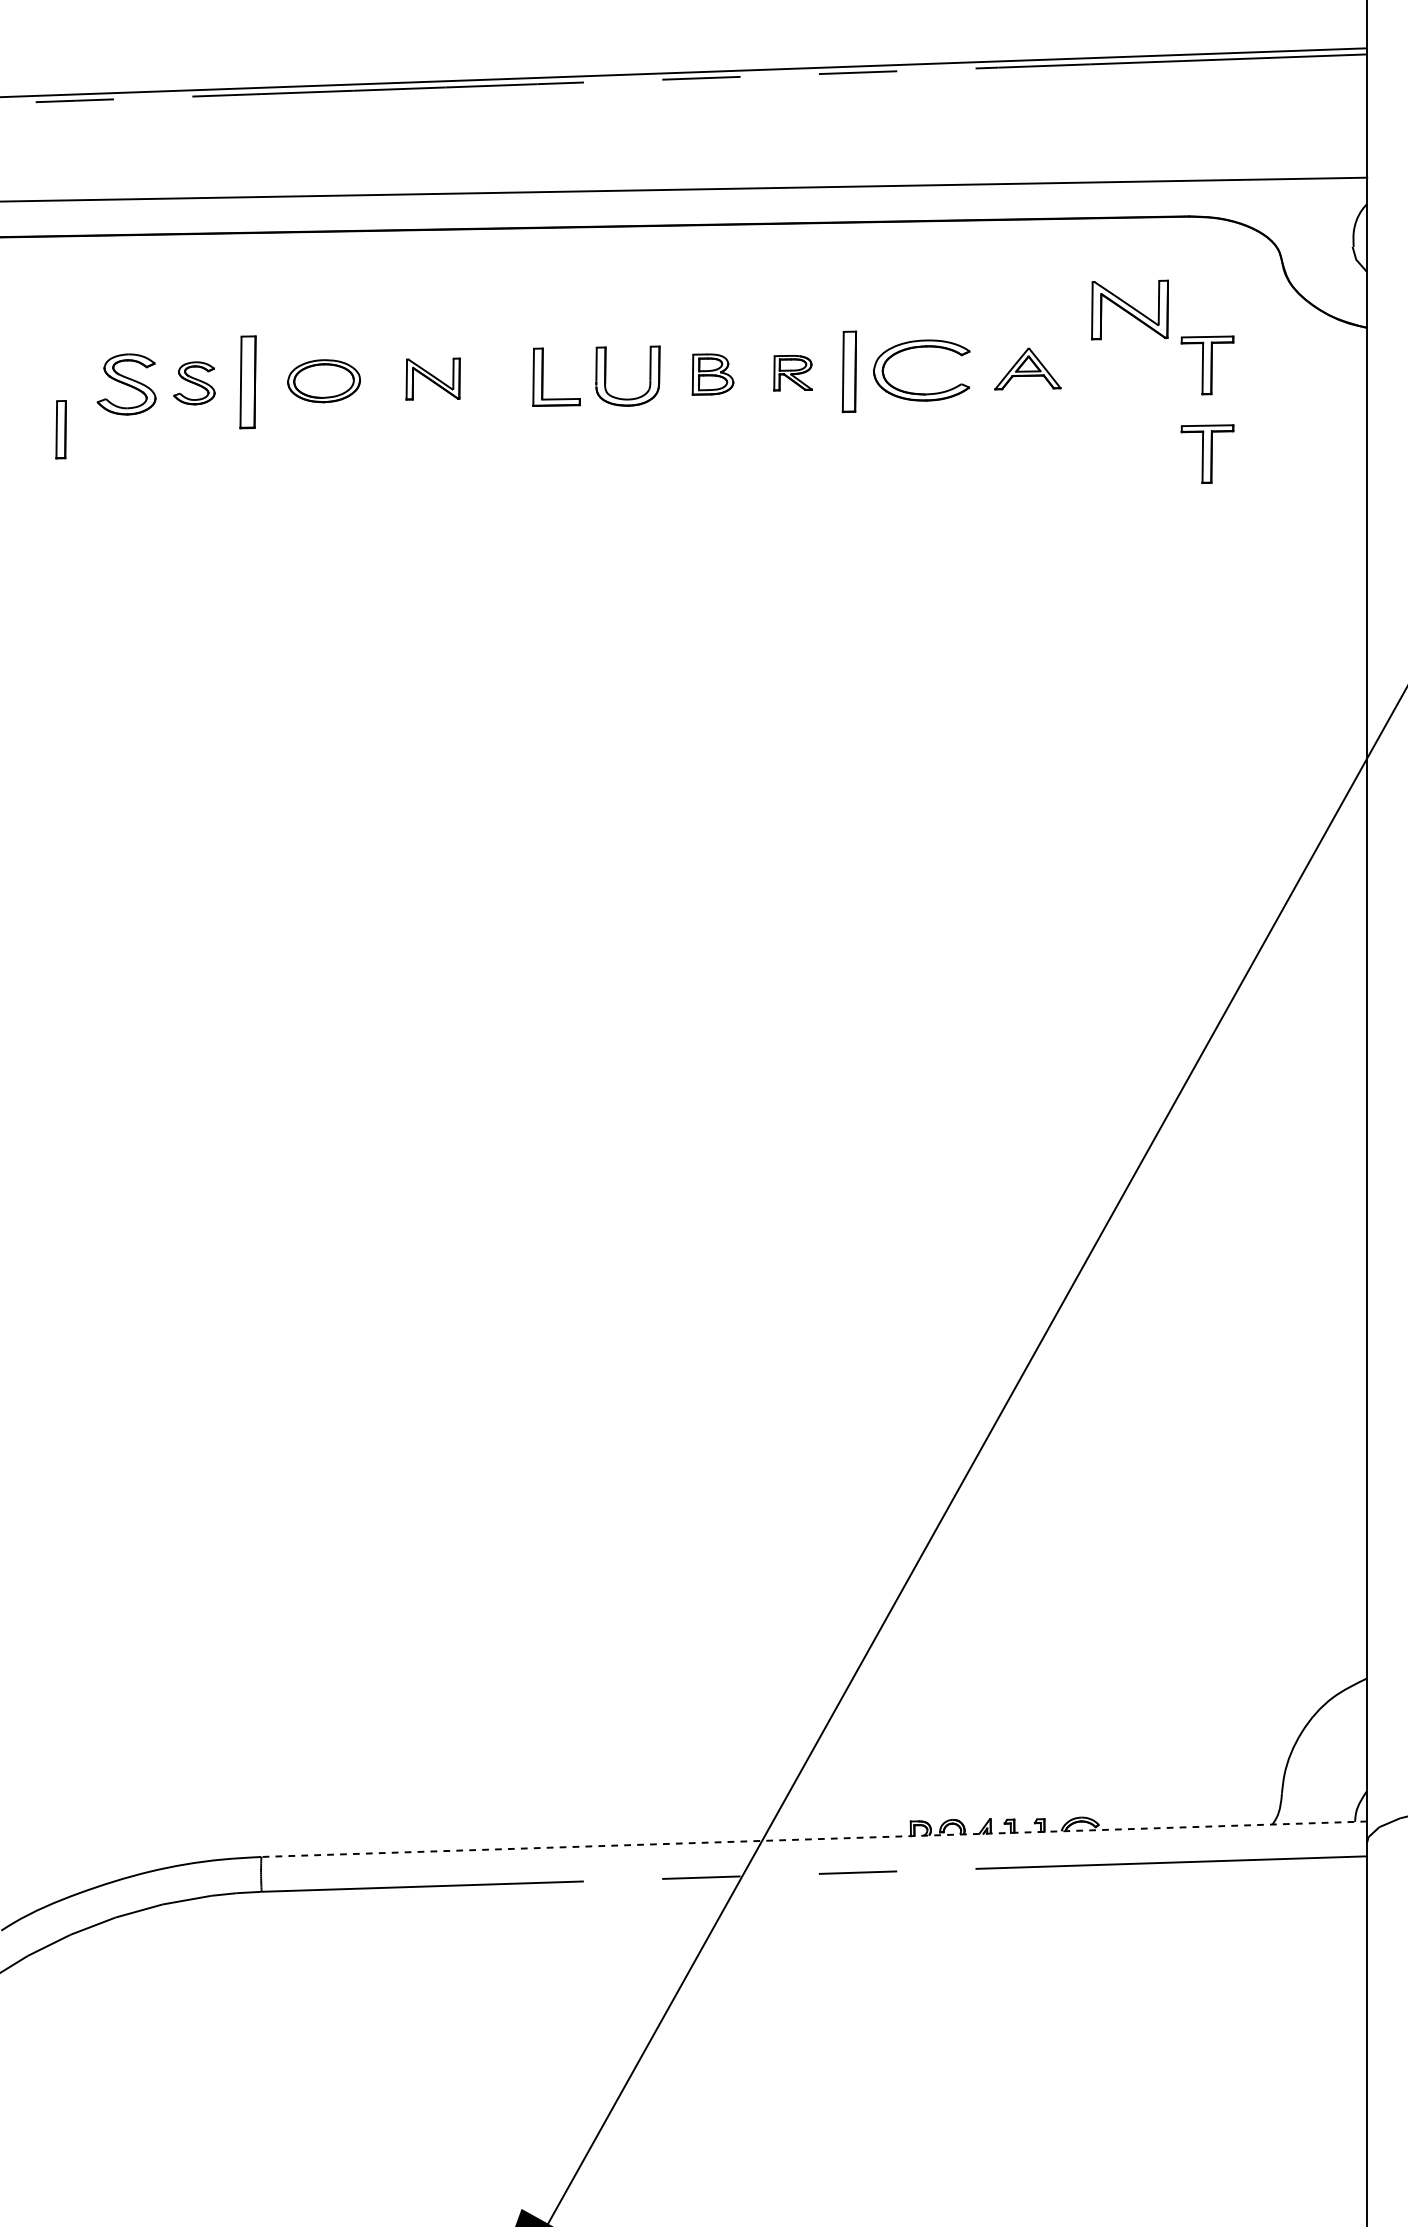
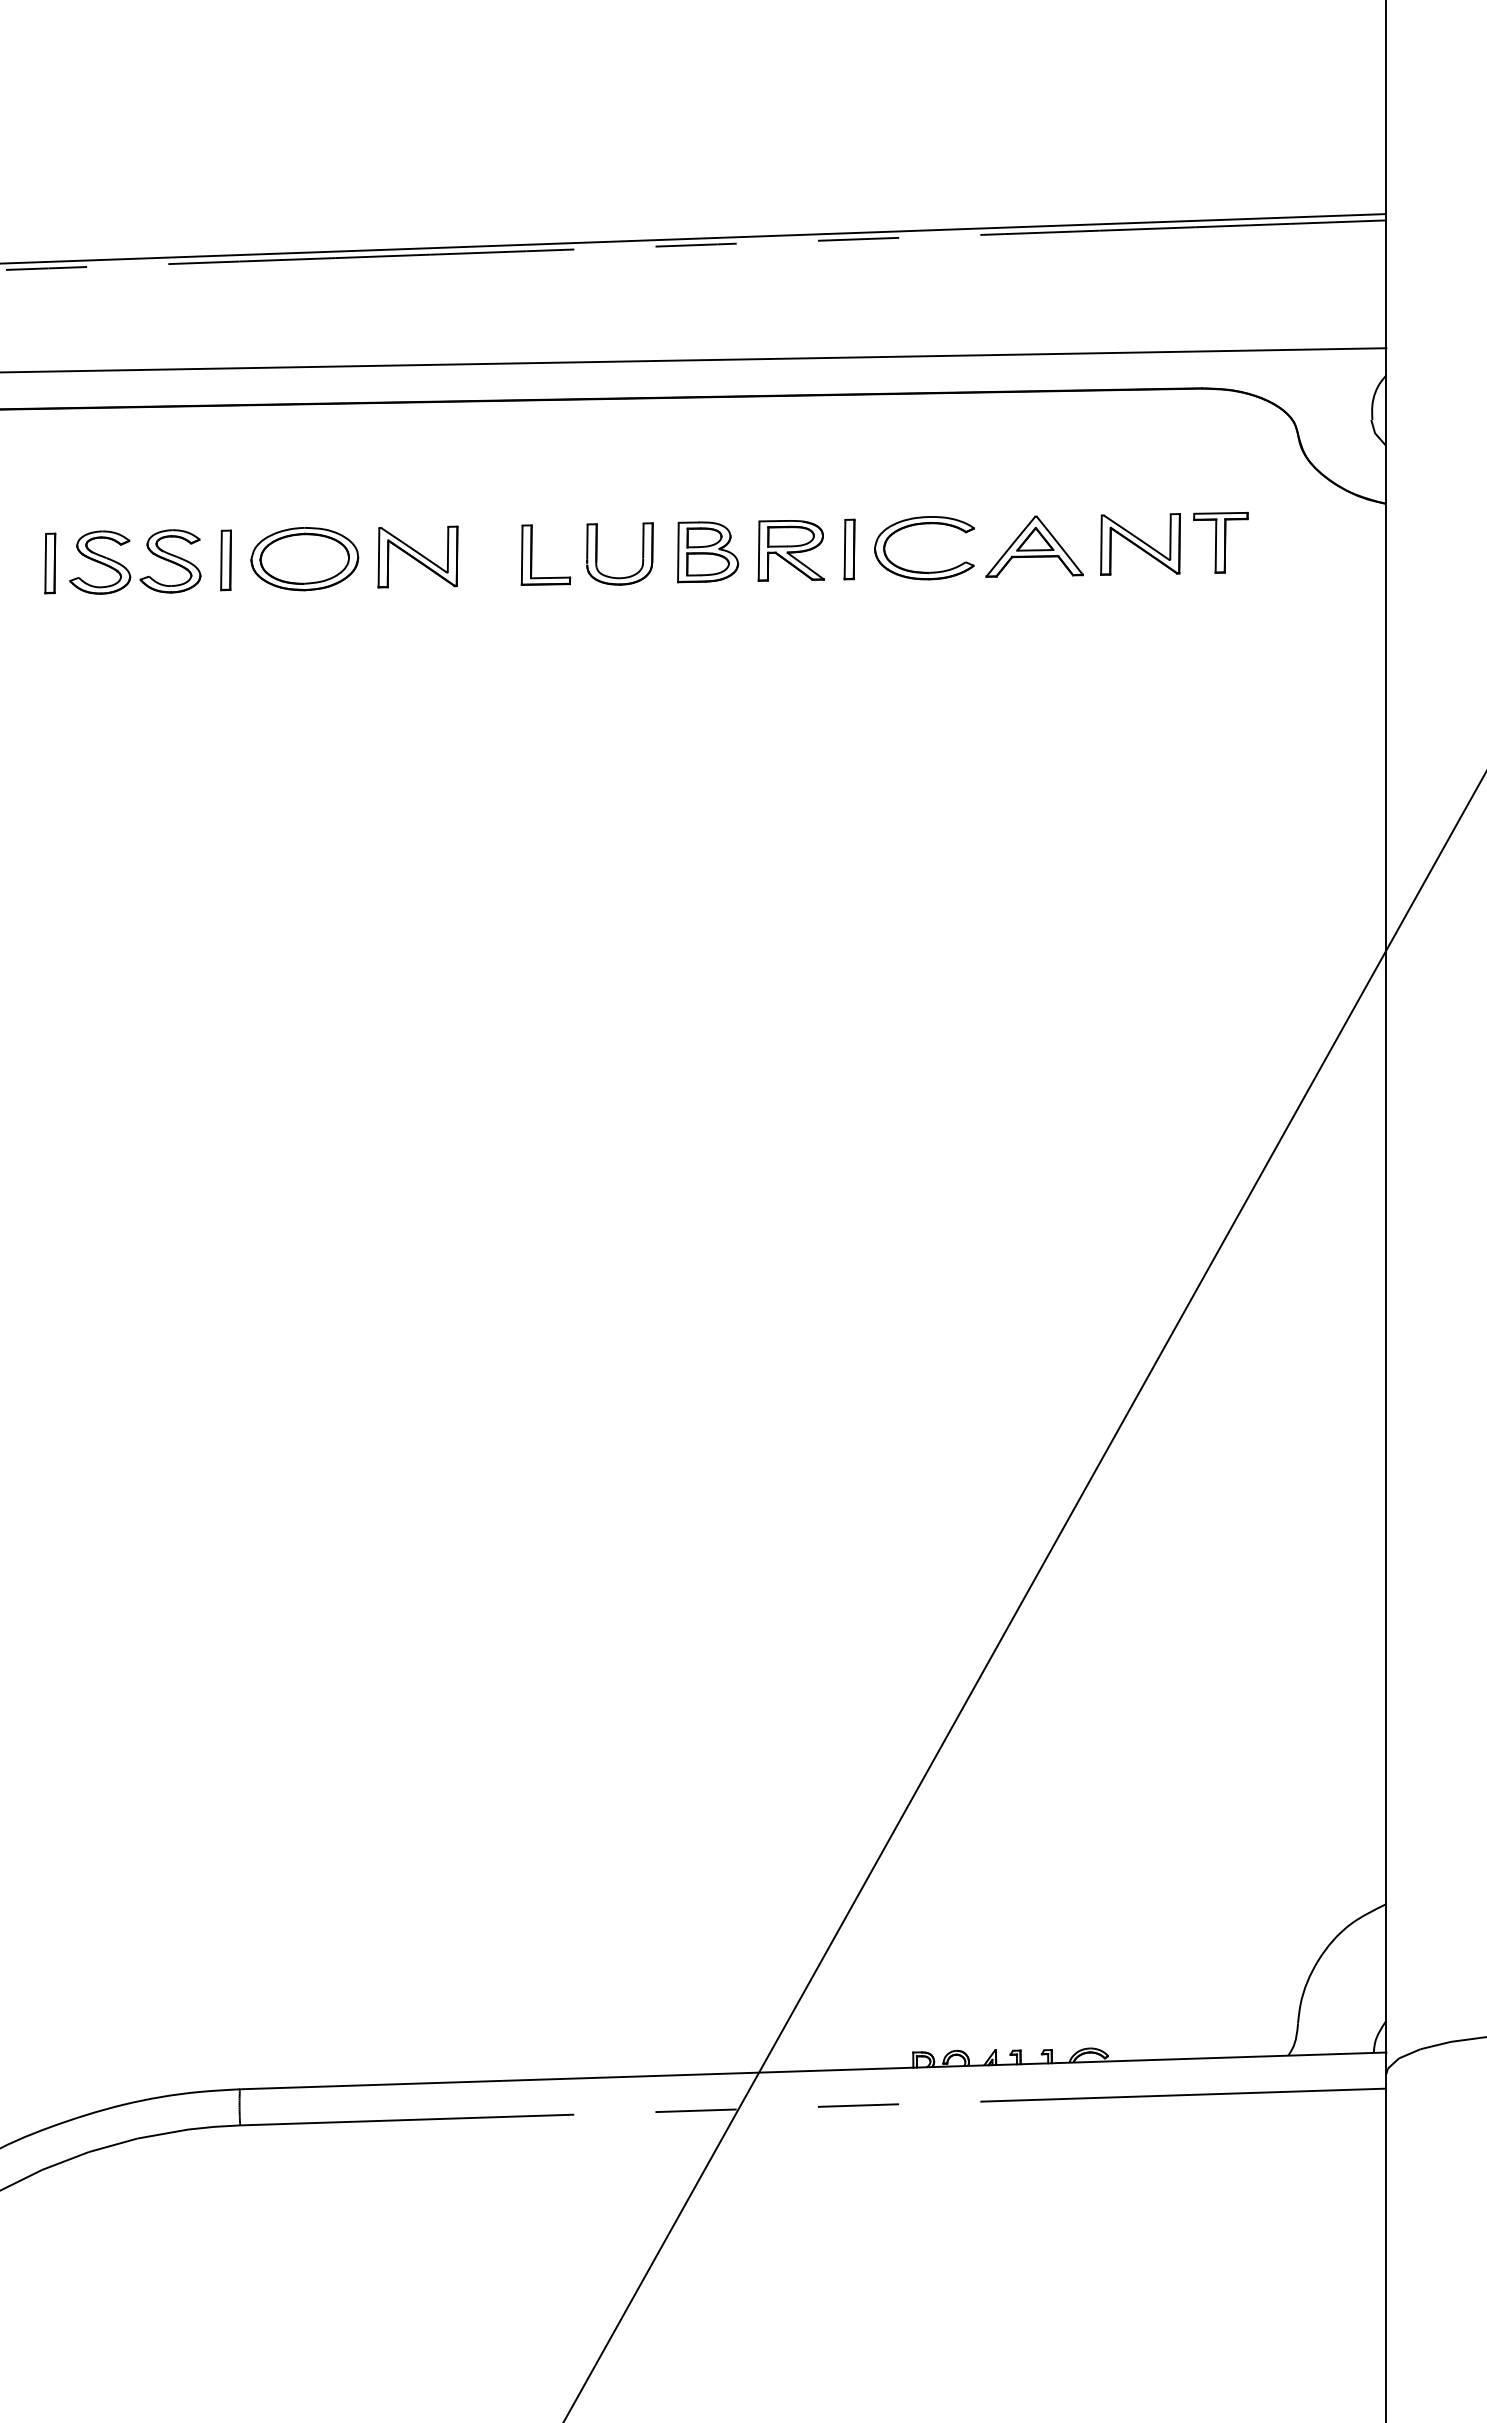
part: (1130, 310) -> (1140, 544), moved
part: (1027, 368) -> (1034, 546), size x1.43
part: (849, 371) -> (849, 549), size x0.71
part: (792, 372) -> (790, 550), size x1.67
part: (713, 374) -> (708, 552), size x1.43
part: (432, 378) -> (417, 556), size x1.43
part: (323, 381) -> (304, 559), size x1.43
part: (247, 382) -> (225, 560), size x0.62
part: (194, 383) -> (170, 561), size x1.43
part: (61, 429) -> (50, 563), moved
part: (1207, 453) -> (1220, 634), removed
line: (814, 1838) -> (813, 2070), dashed -> solid

